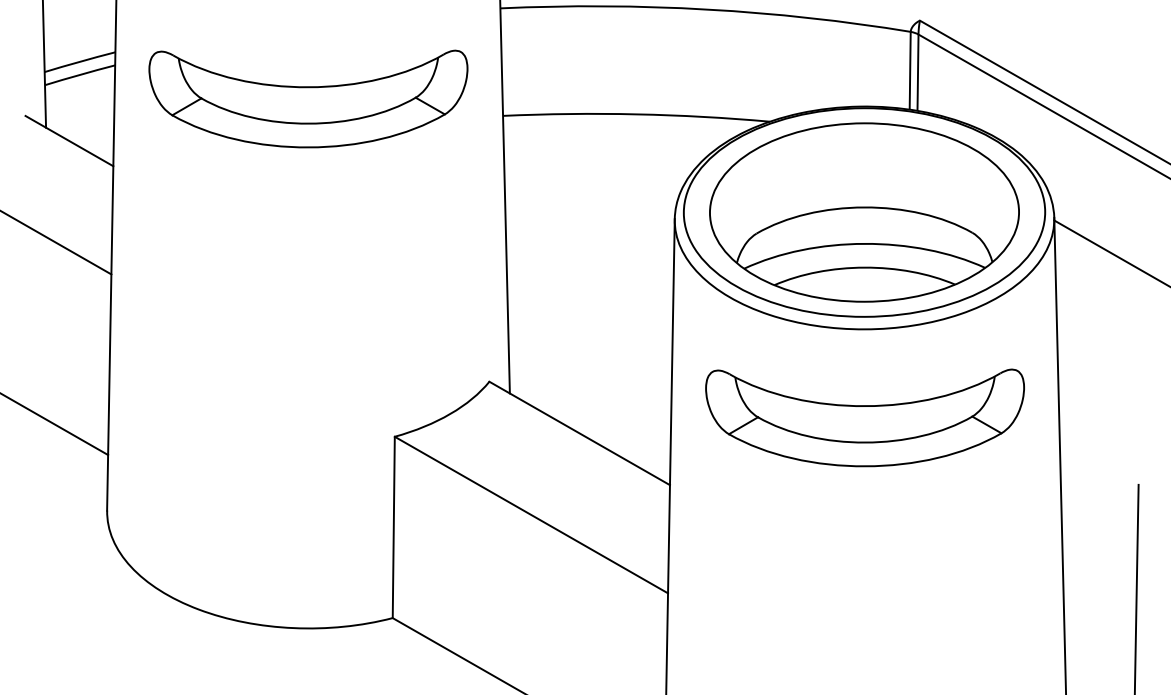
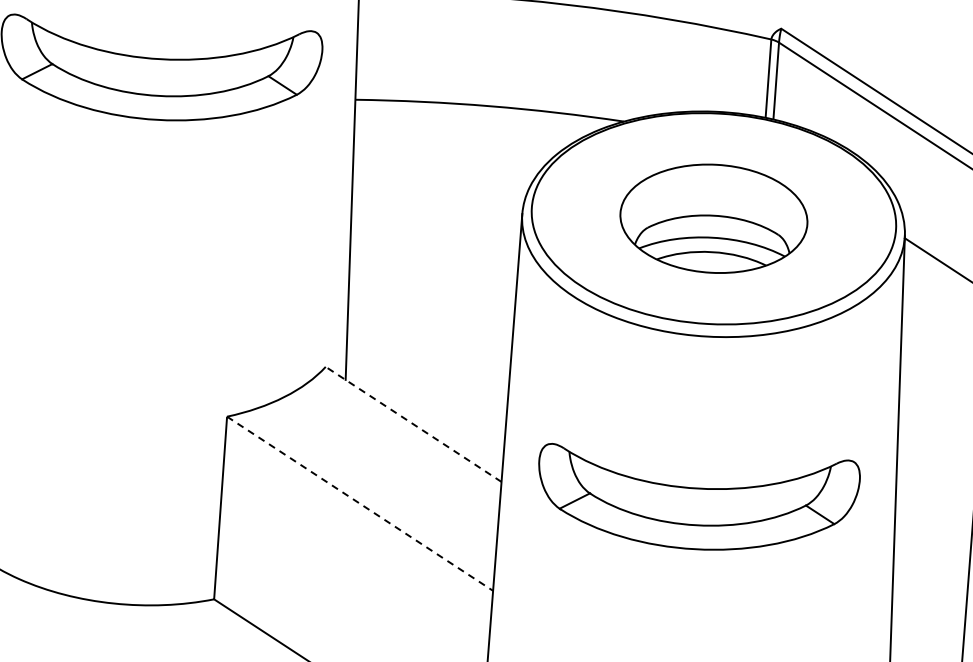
part: (864, 212) -> (713, 218), size x0.6
part: (864, 417) -> (697, 499), moved
line: (579, 433) -> (413, 424), solid -> dashed
line: (531, 515) -> (360, 504), solid -> dashed

